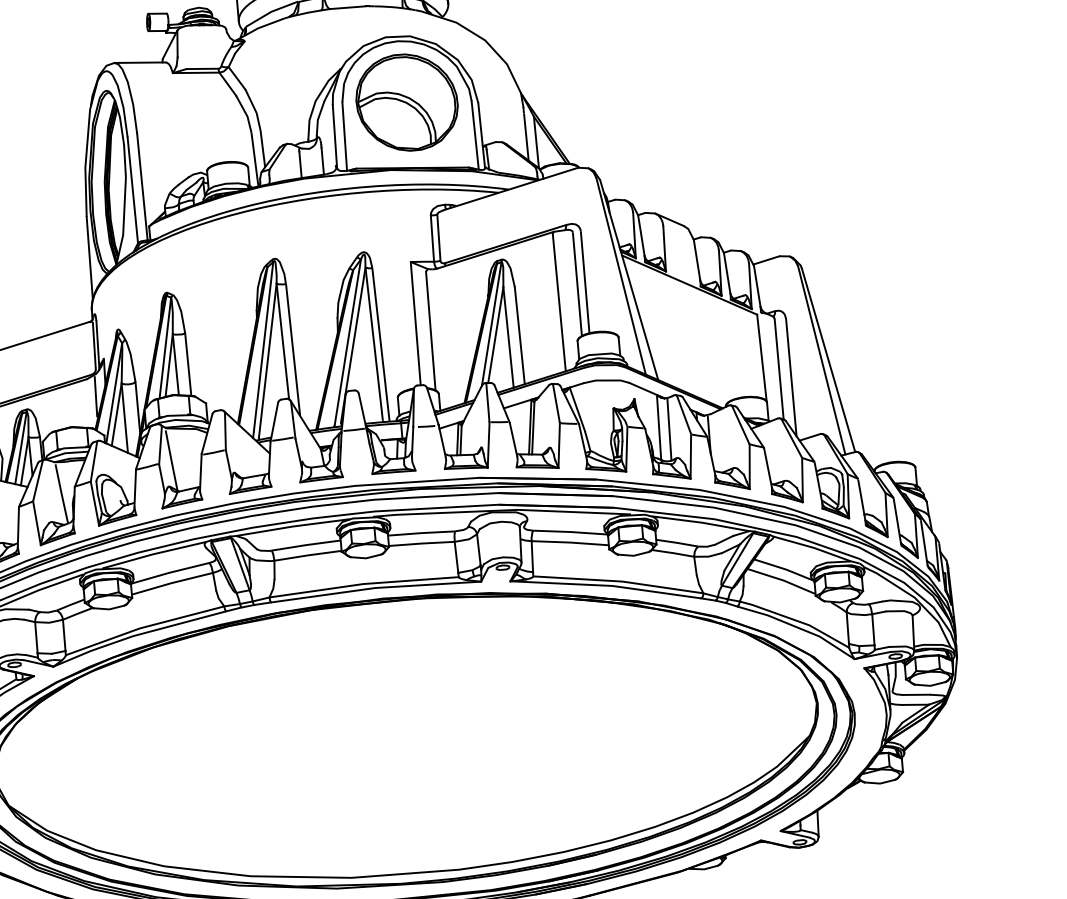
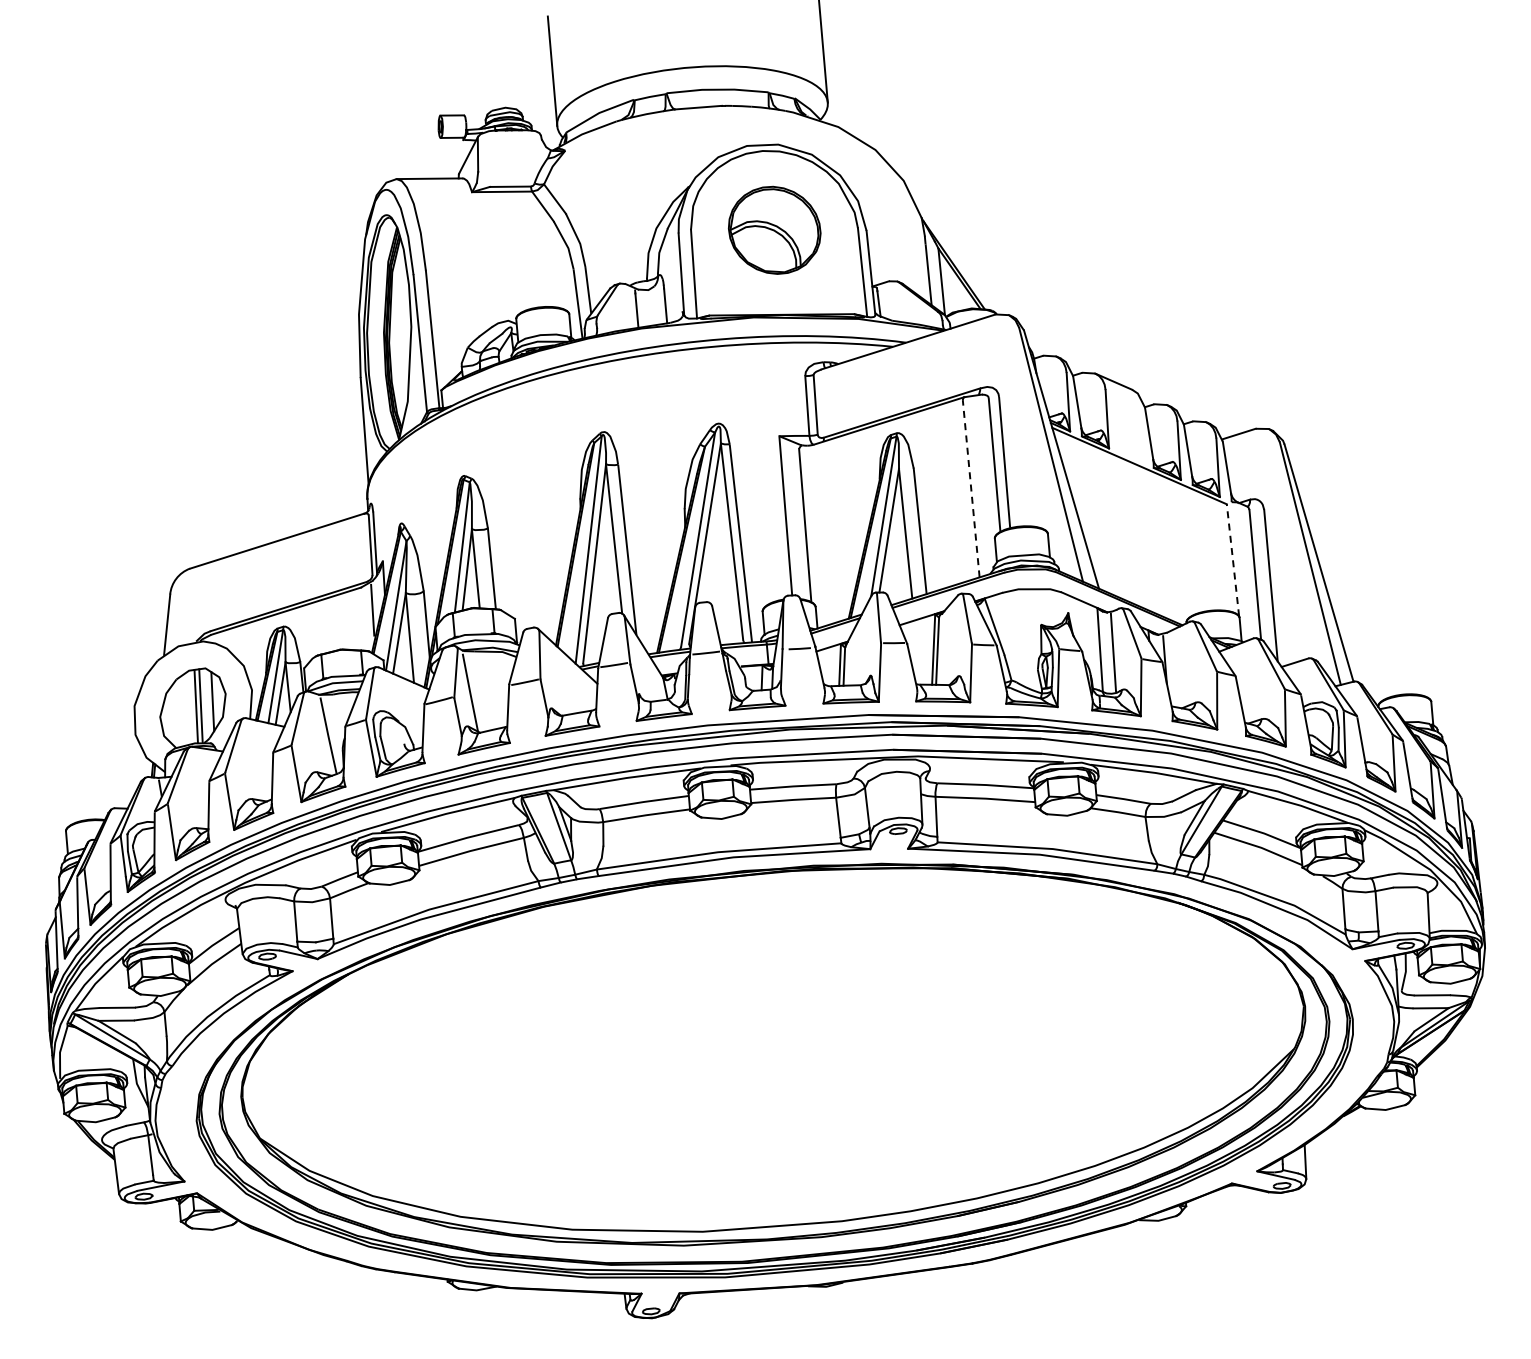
part: (407, 102) -> (774, 230), size x0.7
line: (559, 303) -> (971, 489), solid -> dashed
line: (761, 357) -> (1232, 559), solid -> dashed

